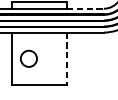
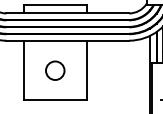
line: (85, 8) -> (108, 13), dashed -> solid
circle: (29, 58) -> (55, 70), moved
line: (66, 58) -> (86, 70), dashed -> solid

